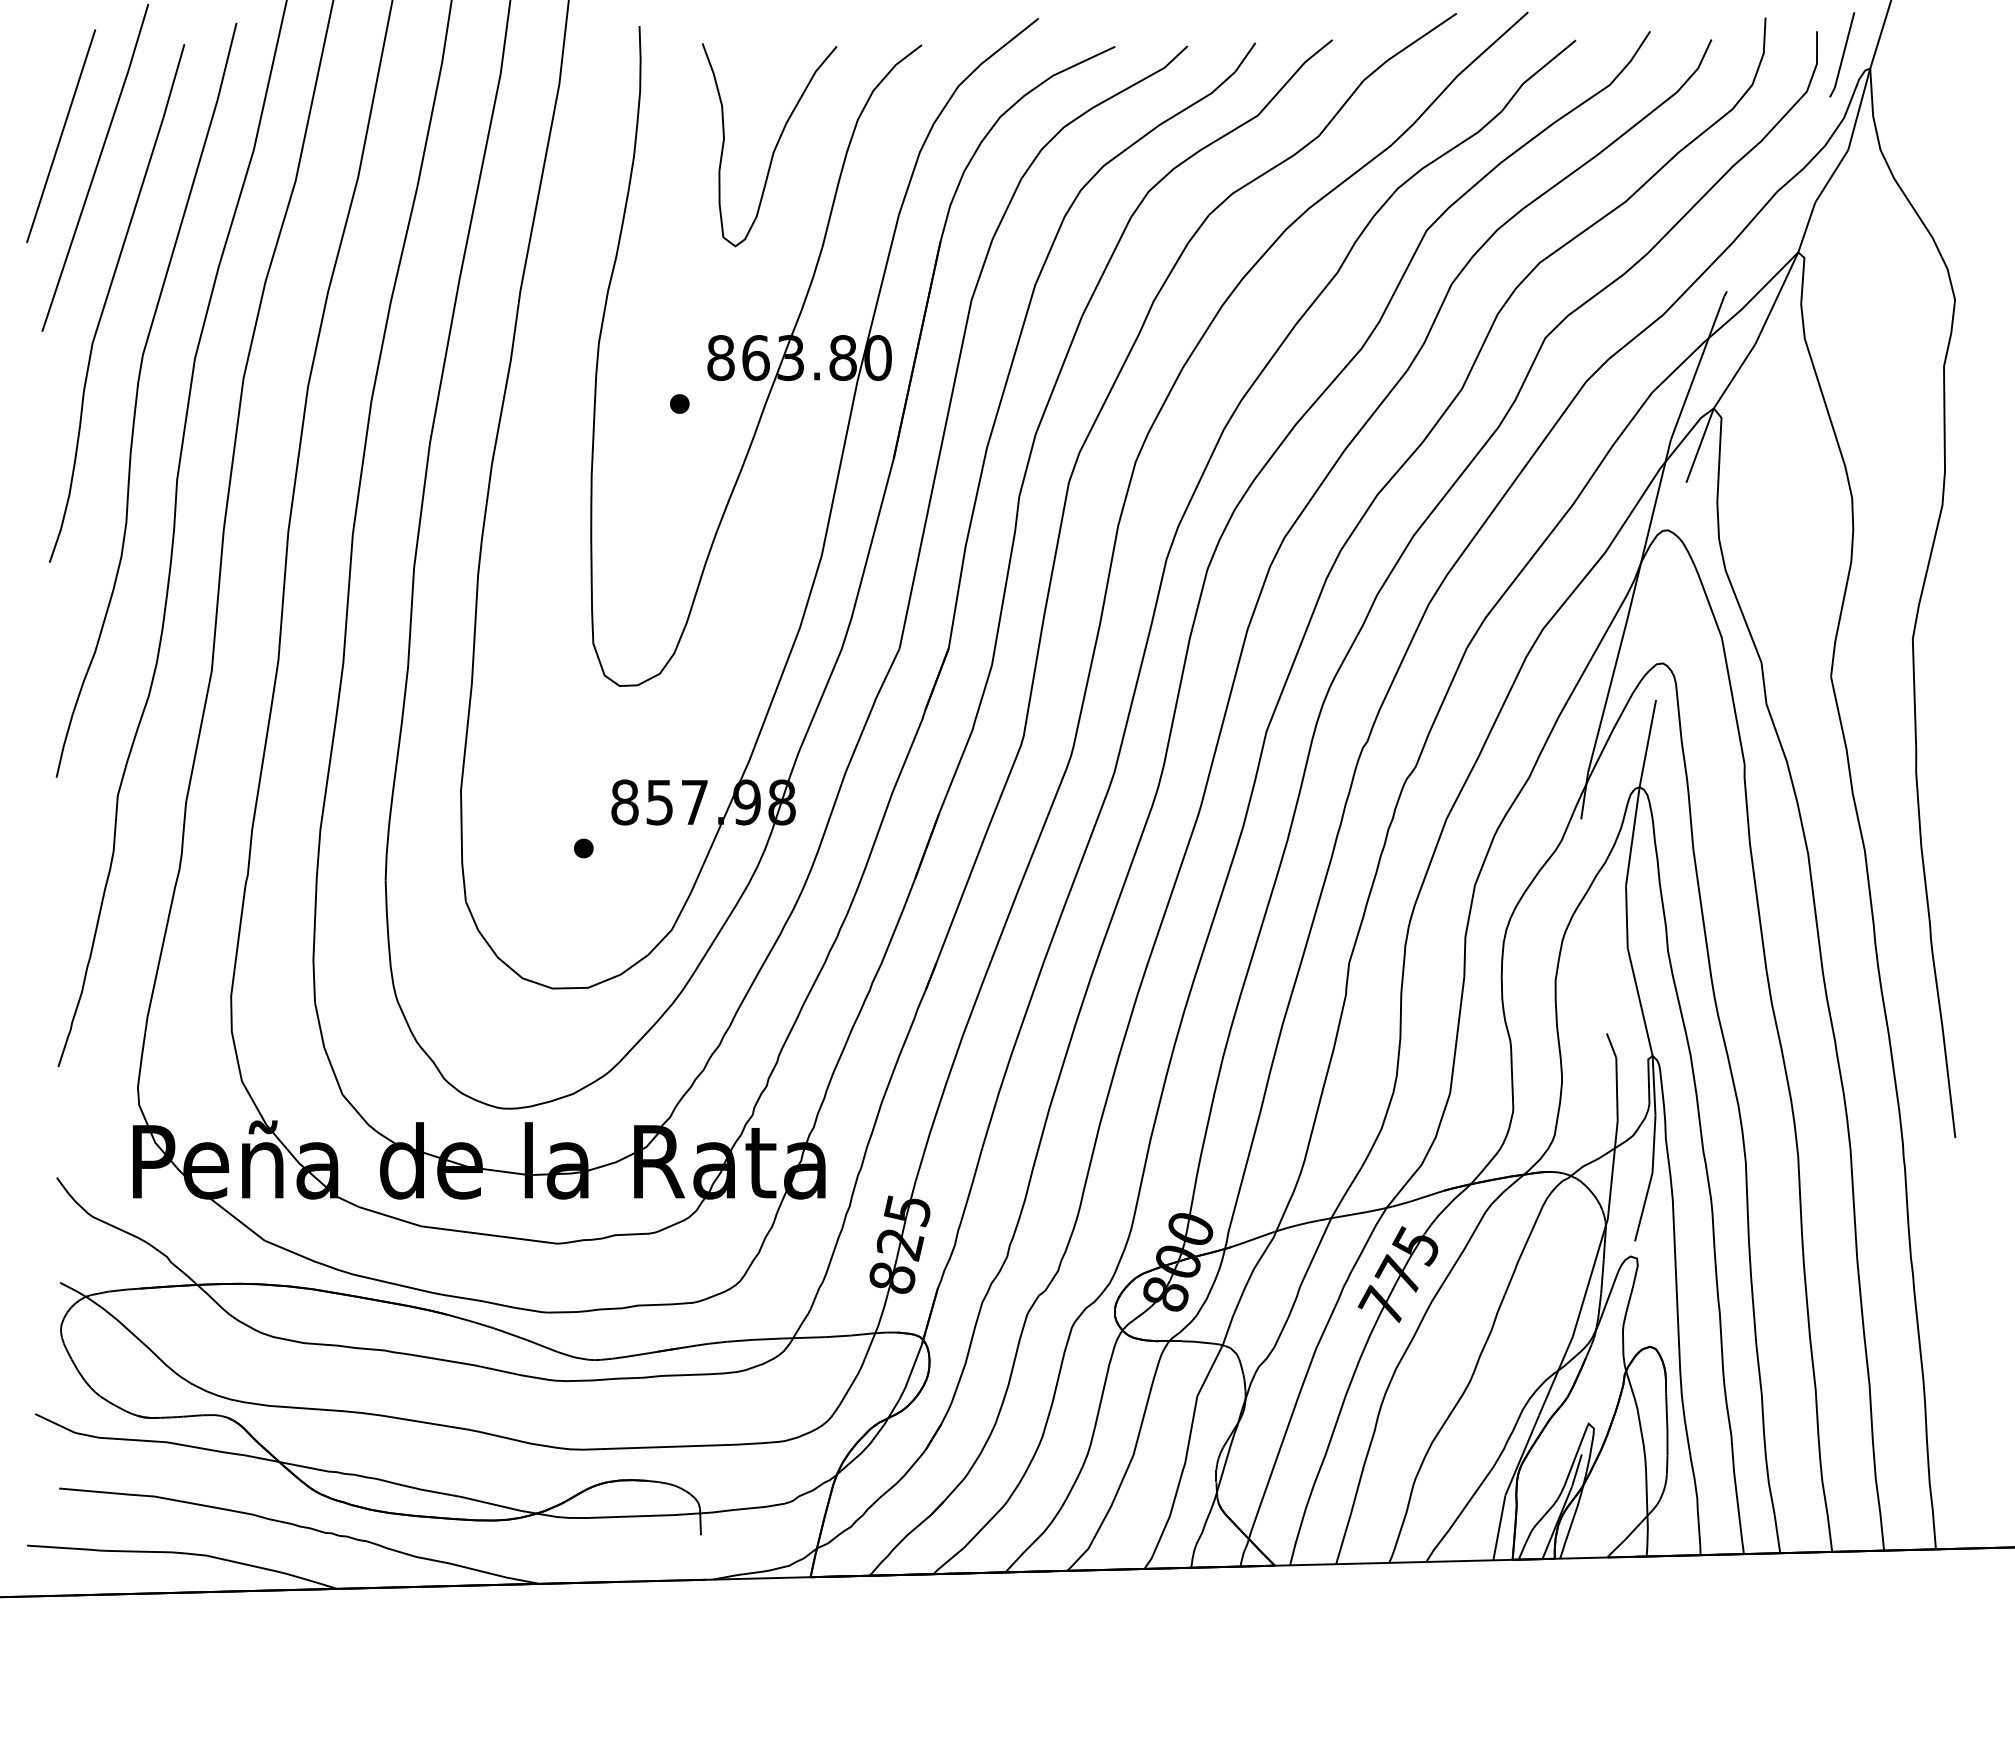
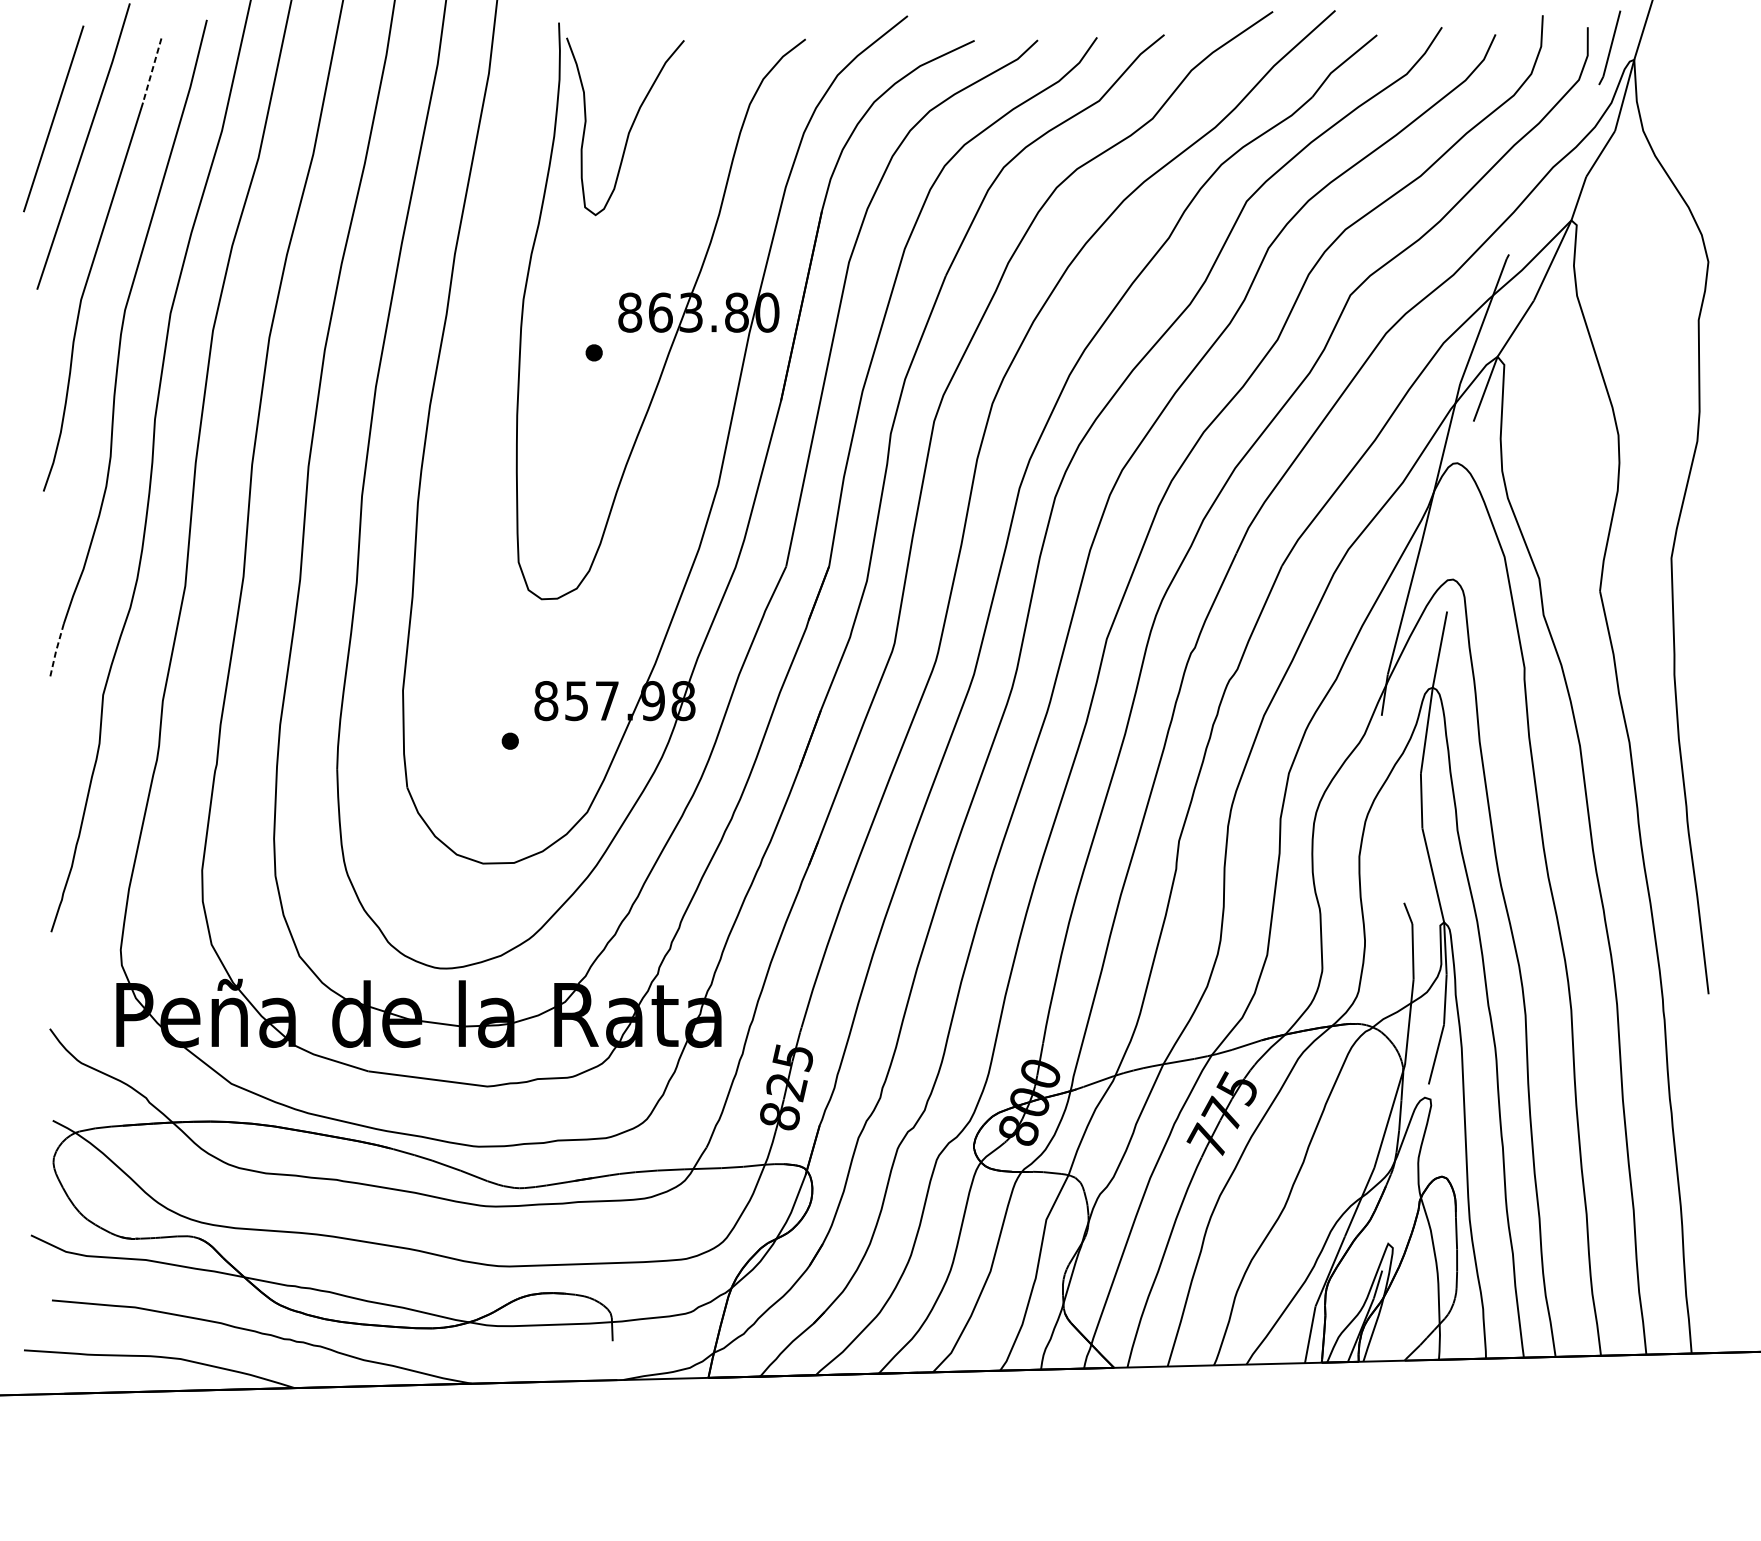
line: (173, 81) -> (151, 71), solid -> dashed
curve: (774, 147) -> (629, 128), moved
line: (63, 746) -> (55, 652), solid -> dashed

